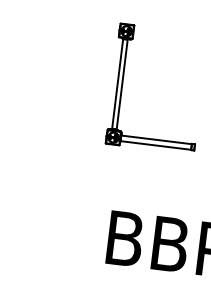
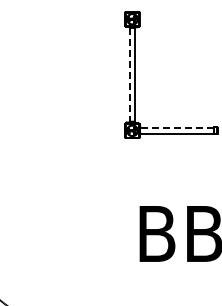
line: (117, 83) -> (129, 74), solid -> dashed
line: (156, 139) -> (177, 127), solid -> dashed

